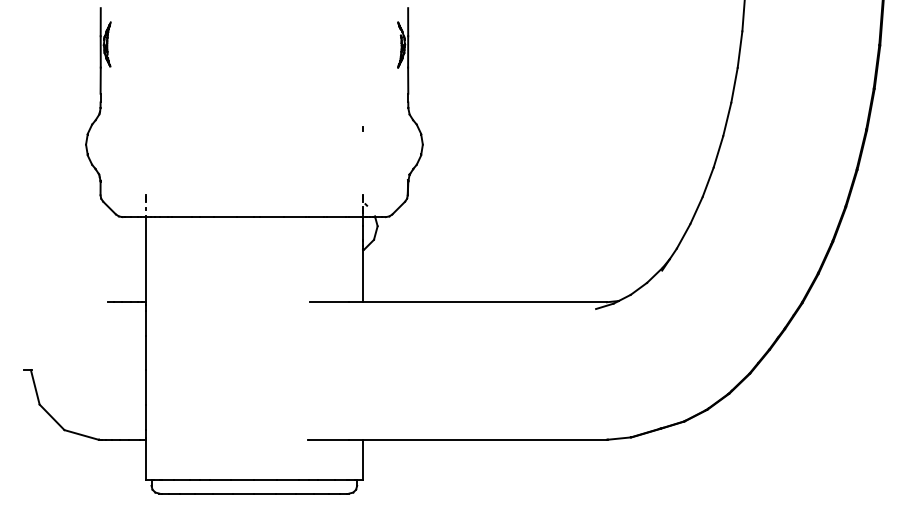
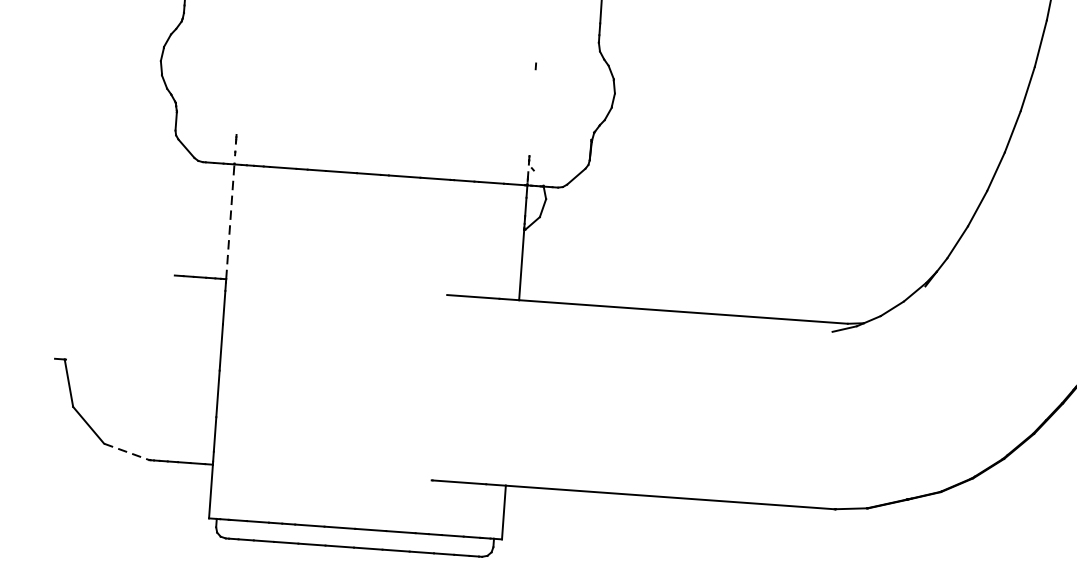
line: (145, 259) -> (229, 221), solid -> dashed
line: (81, 434) -> (126, 451), solid -> dashed

